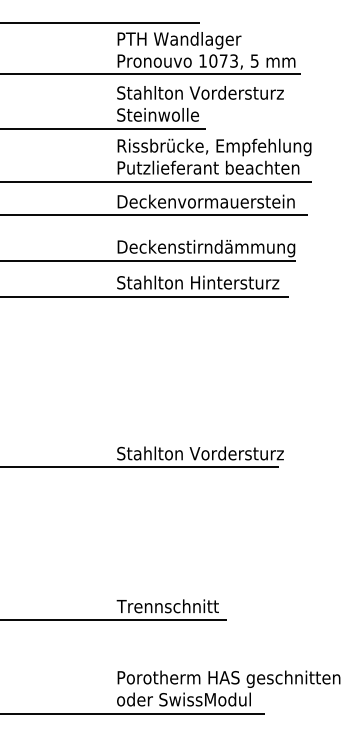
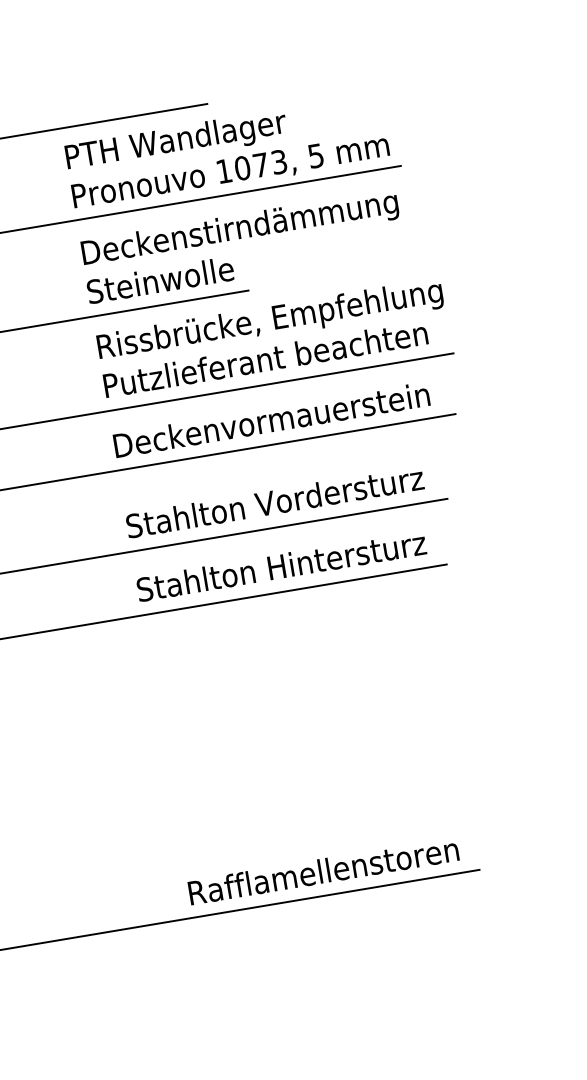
text: (206, 94) -> (240, 229), Stahlton Vordersturz -> Deckenstirndämmung
text: (206, 248) -> (286, 503), Deckenstirndämmung -> Stahlton Vordersturz
text: (200, 453) -> (336, 868), Stahlton Vordersturz -> Rafflamellenstoren

